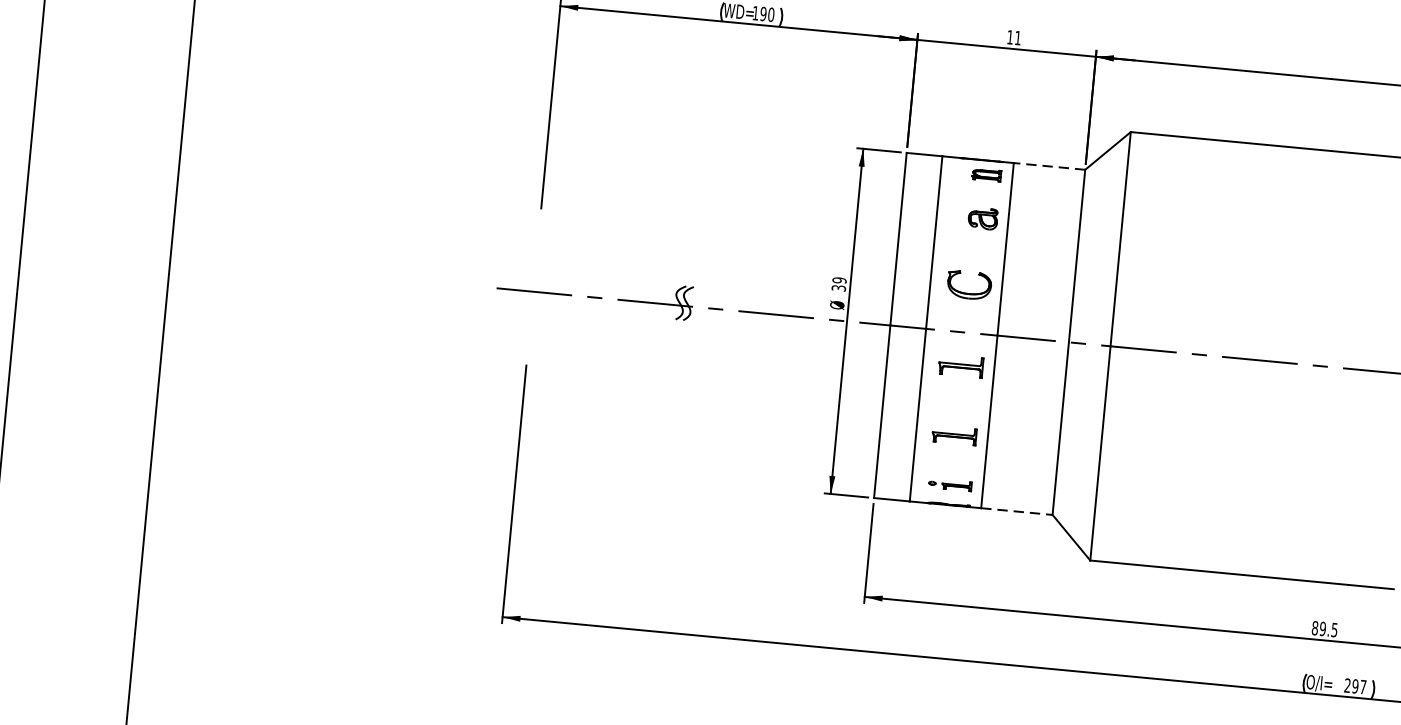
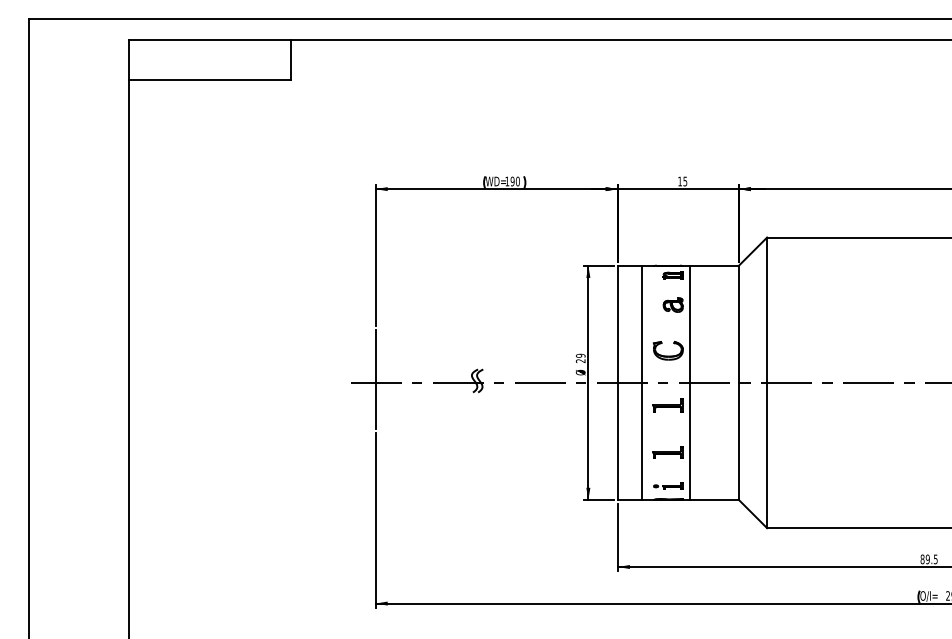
text: (1018, 38) -> (685, 181), 11 -> 15
line: (1049, 165) -> (714, 265), dashed -> solid
line: (533, 286) -> (375, 379), added
text: (840, 287) -> (581, 360), 39 -> 29
line: (1018, 511) -> (715, 499), dashed -> solid

